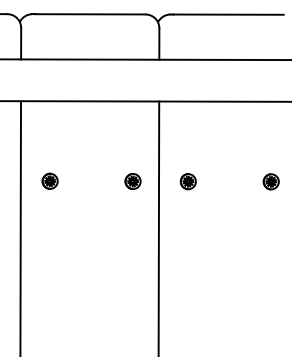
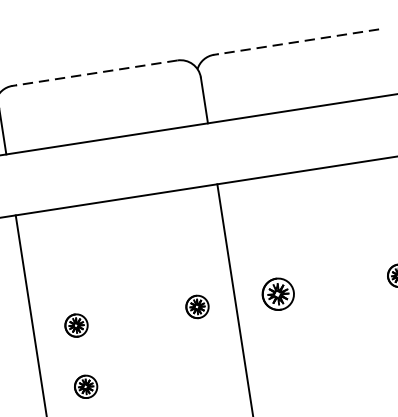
line: (89, 14) -> (95, 73), solid -> dashed
line: (227, 14) -> (297, 41), solid -> dashed
part: (187, 181) -> (276, 294), size x1.4
part: (49, 222) -> (84, 385), added

